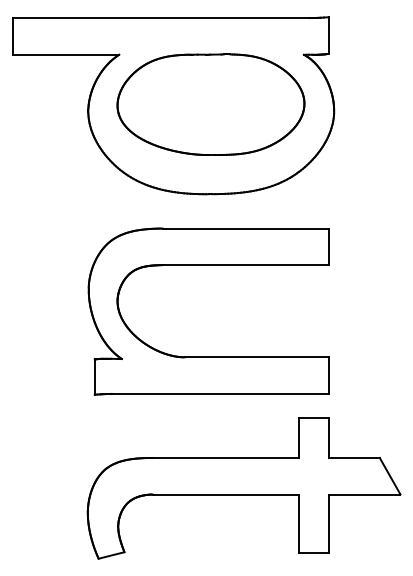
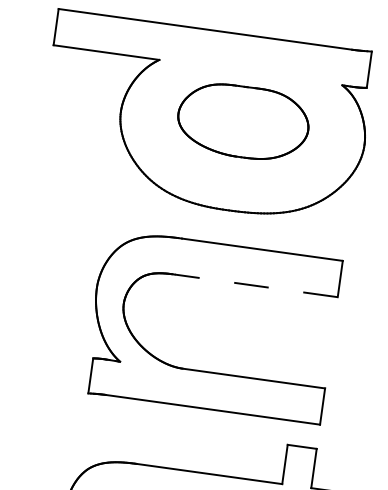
part: (210, 104) -> (242, 121), size x0.7
line: (245, 265) -> (255, 286), solid -> dashed

